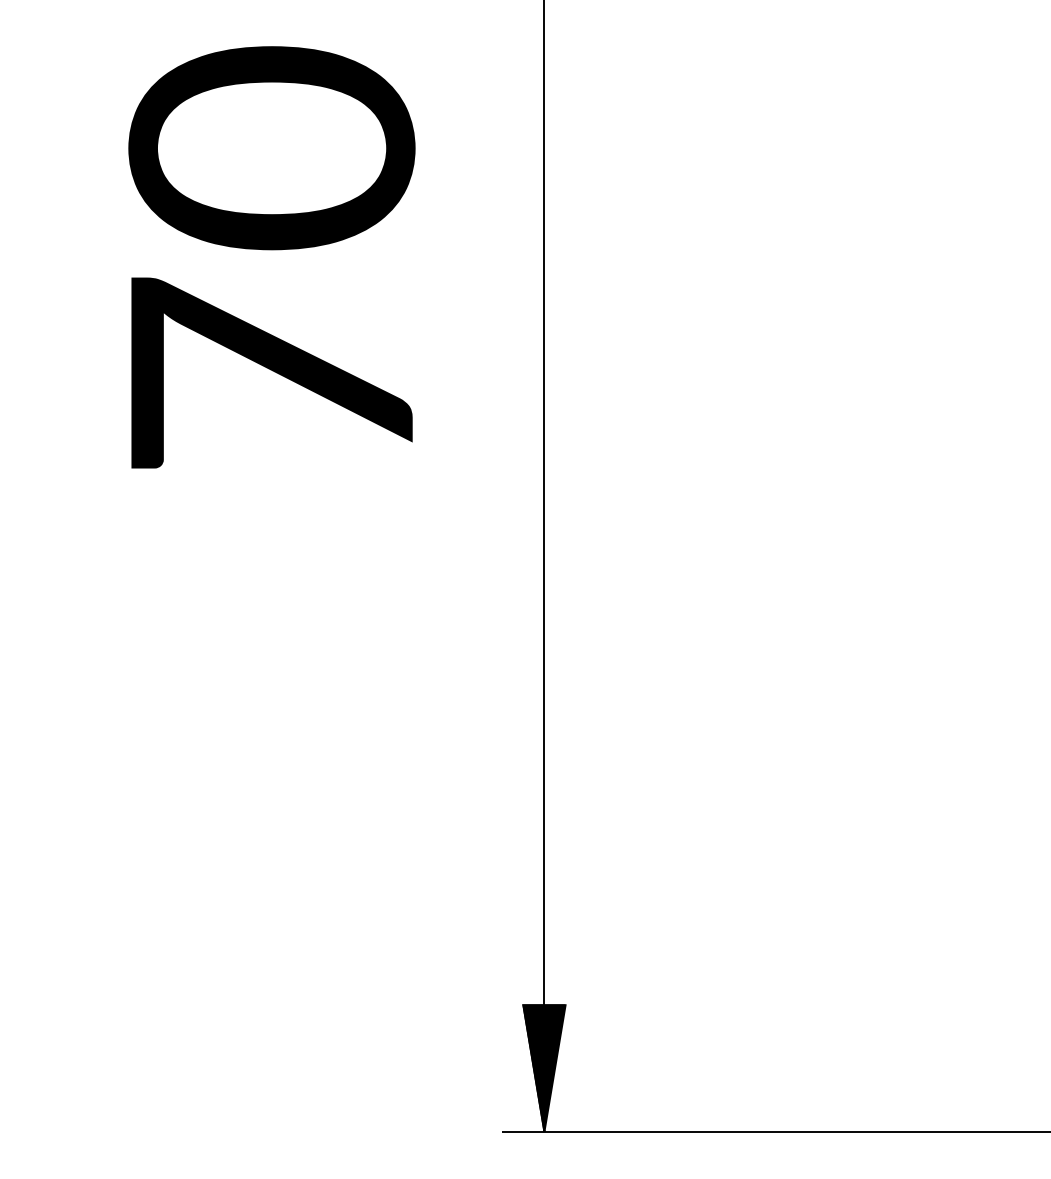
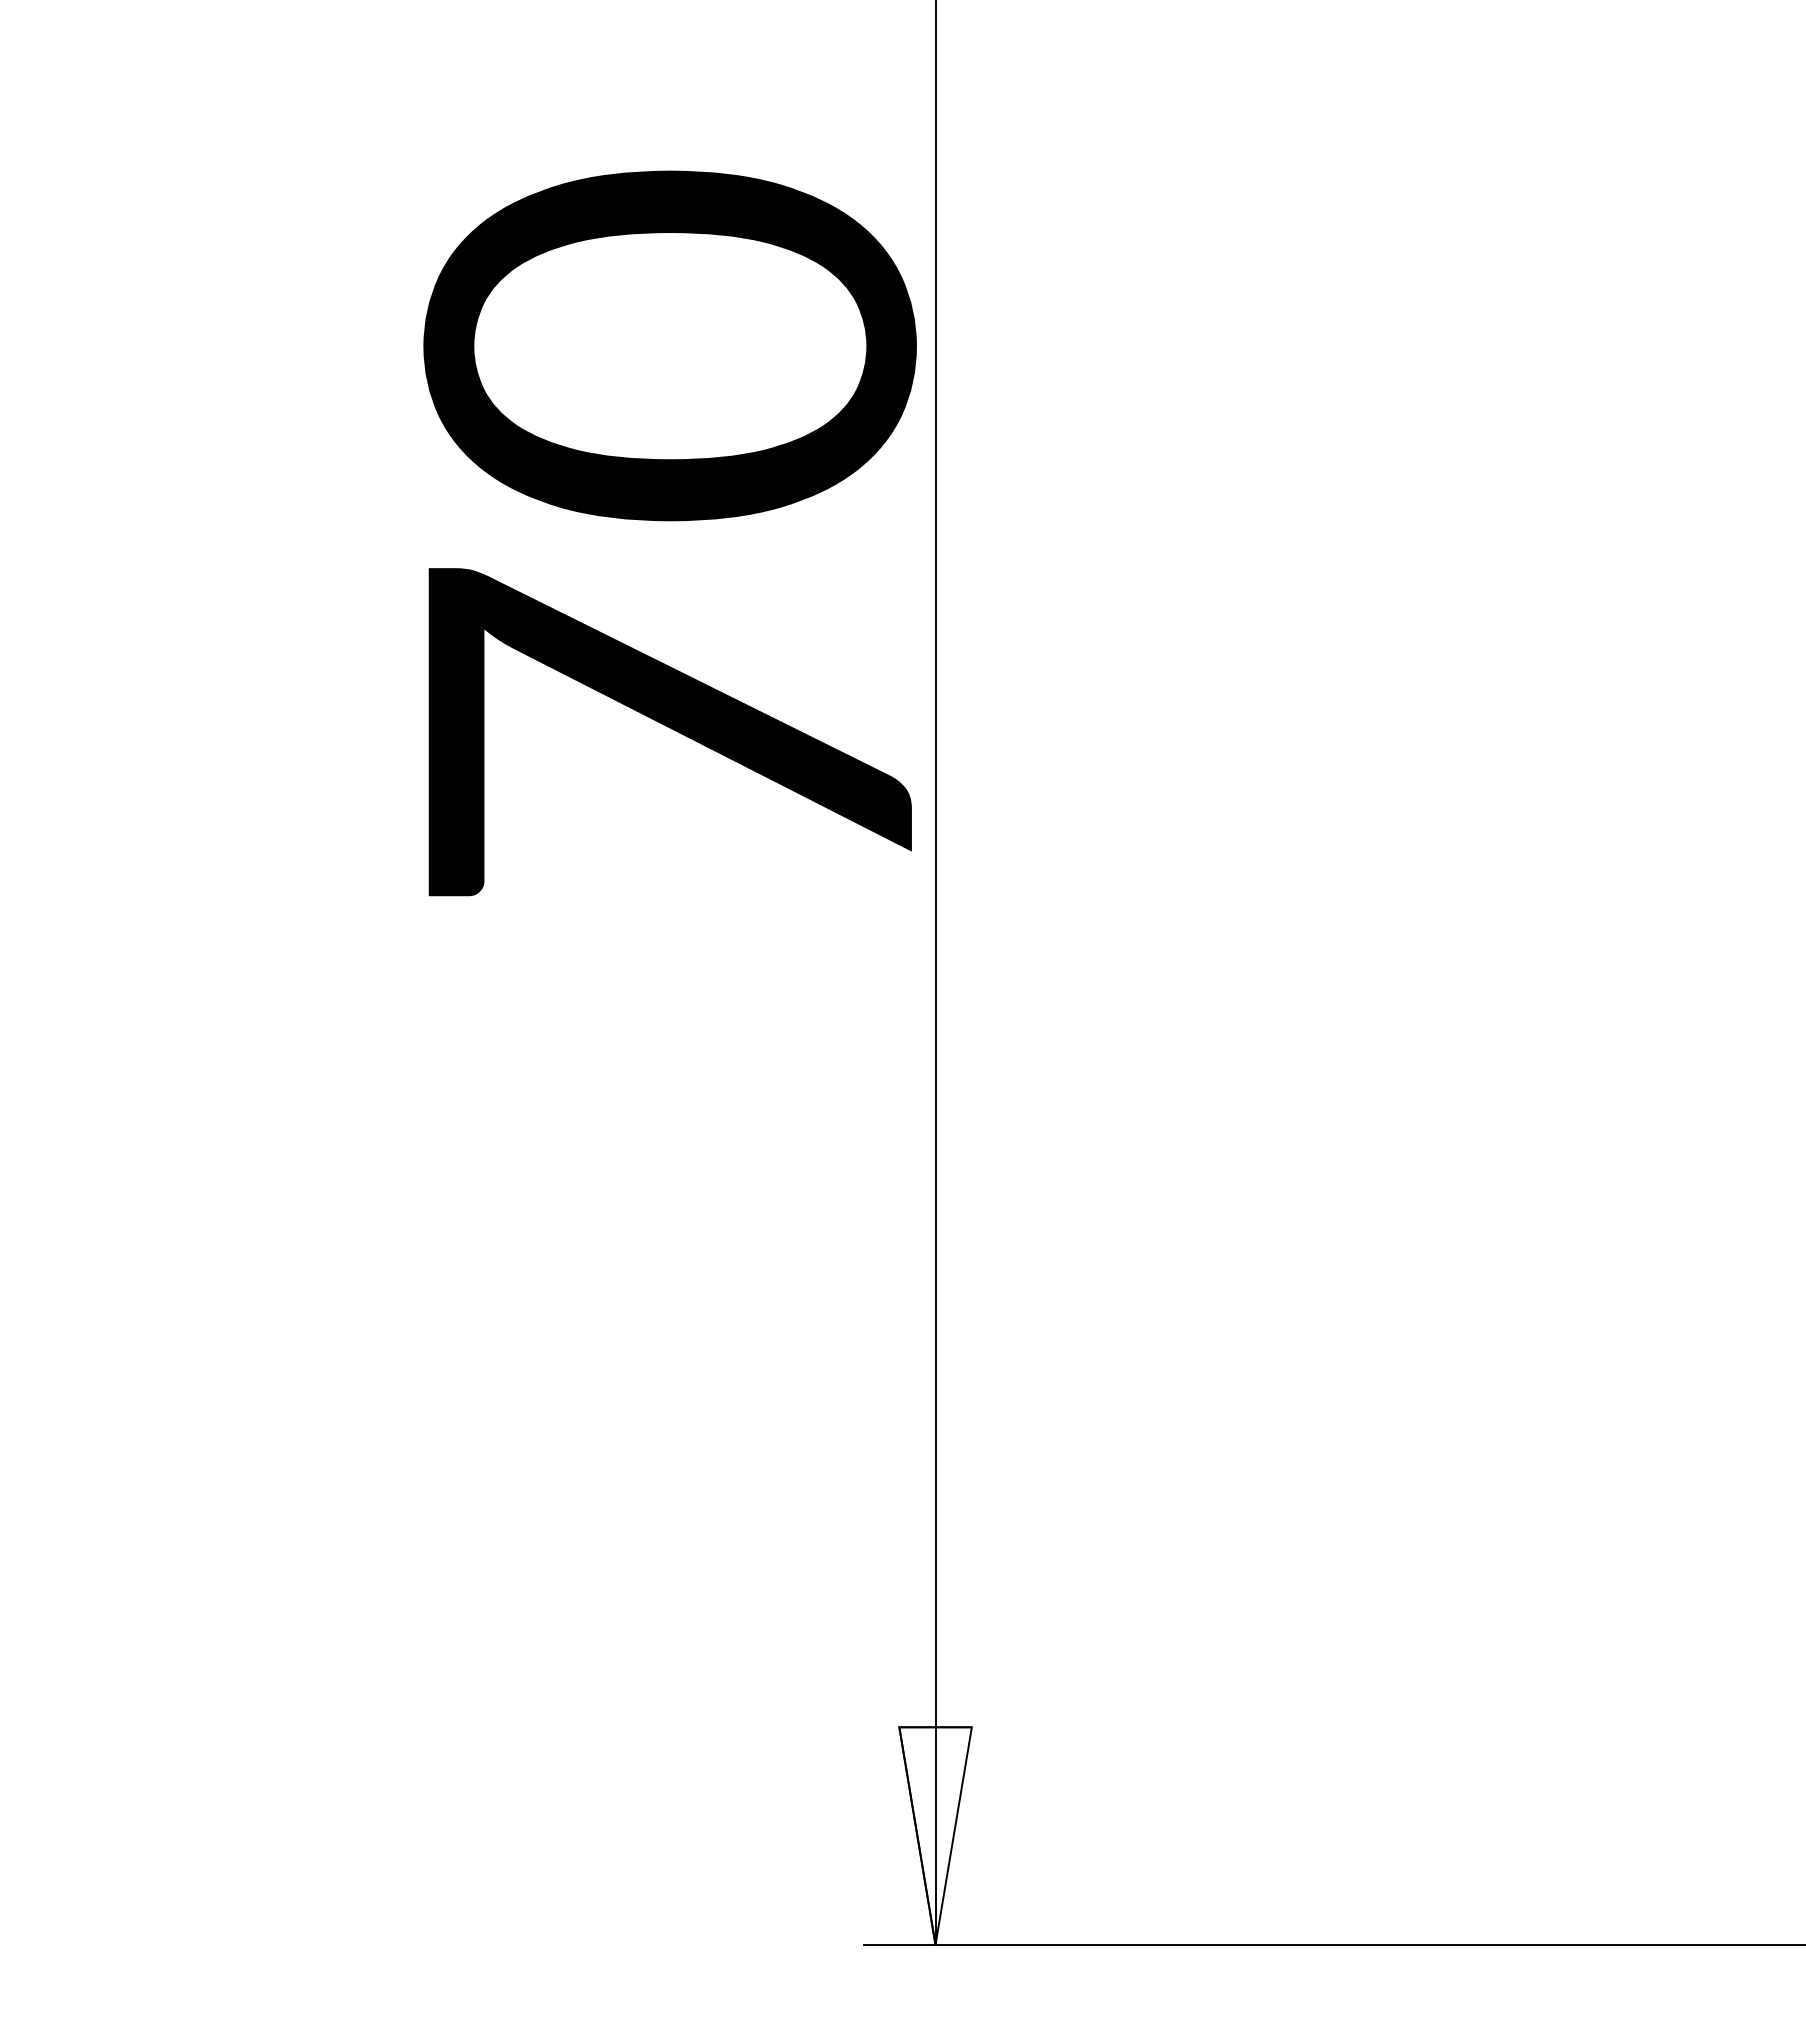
text: (271, 257) -> (669, 533), moved
fill: (544, 1068) -> (935, 1835), removed

